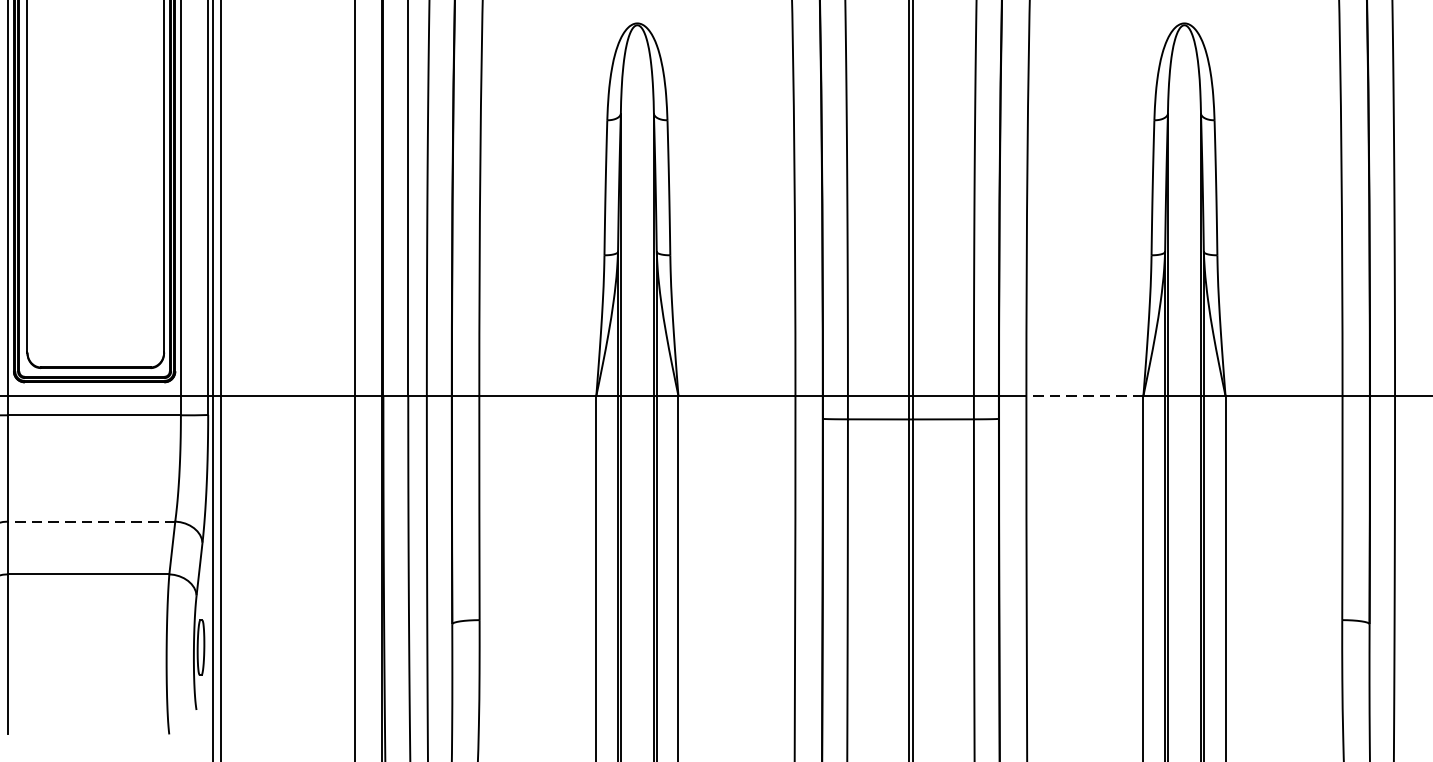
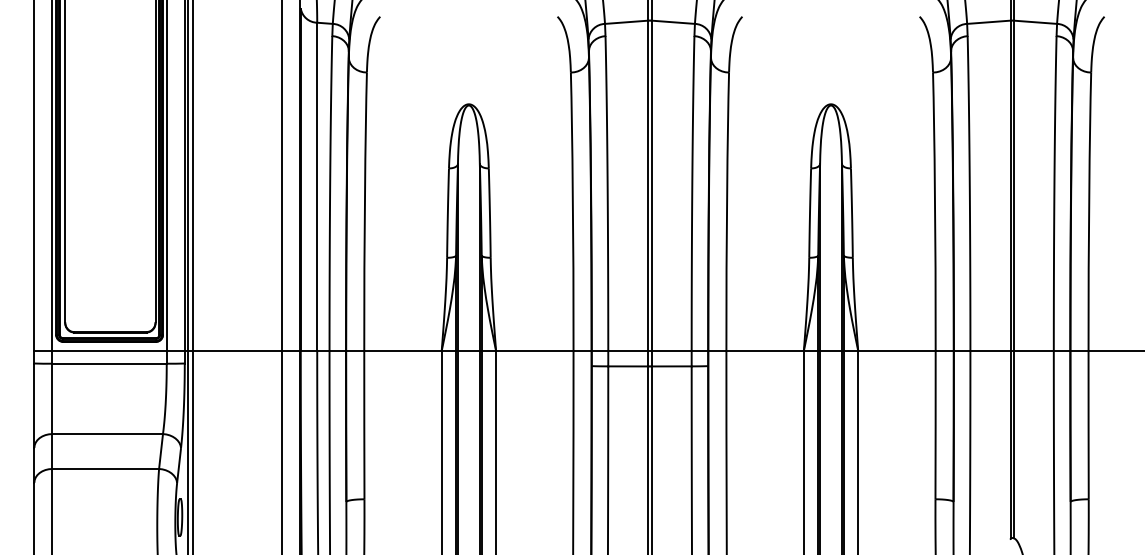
line: (1085, 395) -> (765, 350), dashed -> solid
line: (91, 522) -> (107, 434), dashed -> solid

